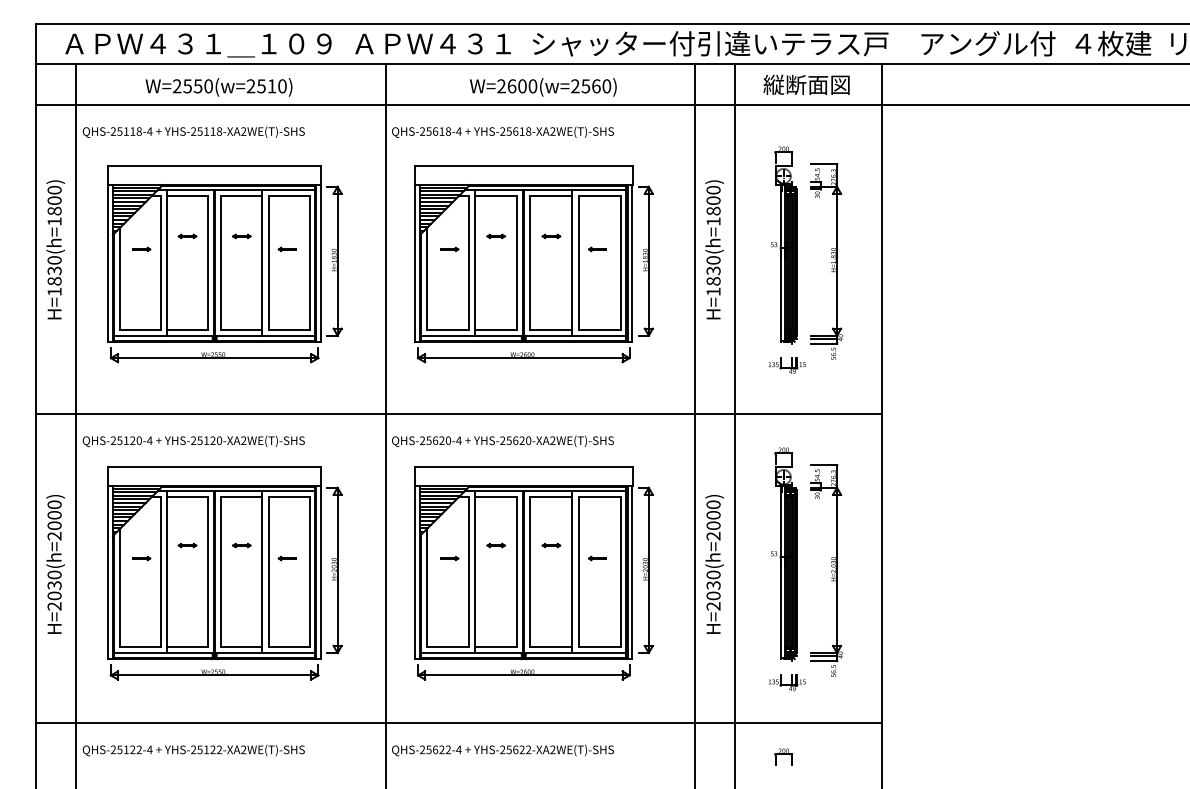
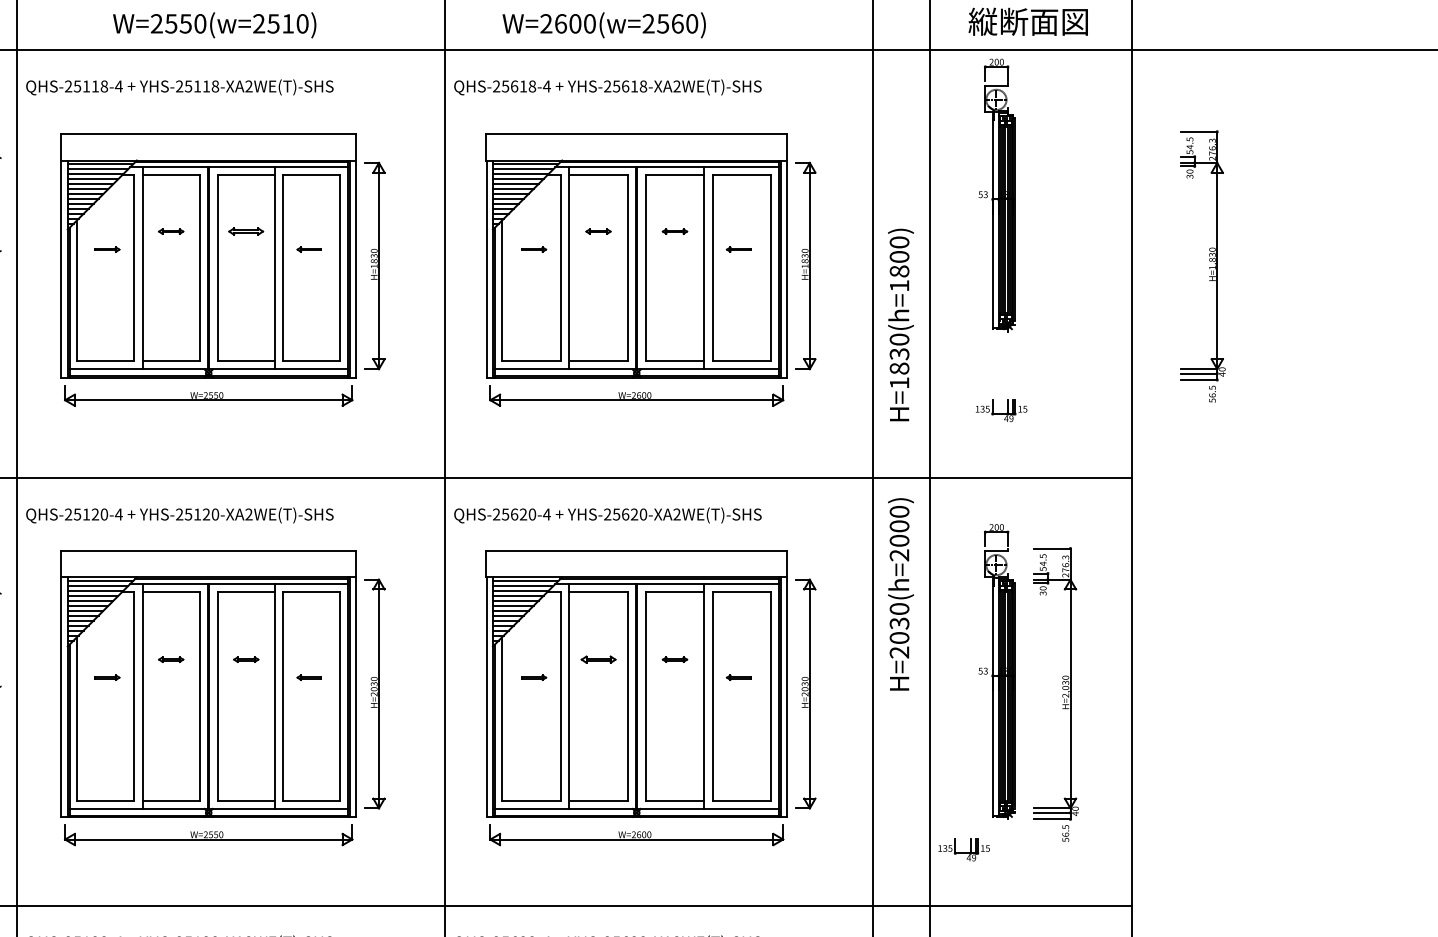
text: (543, 87) -> (604, 25), moved
part: (241, 236) -> (245, 231), size x1.4
part: (783, 245) -> (996, 195), moved
text: (714, 249) -> (900, 324), moved
part: (826, 261) -> (1202, 266), moved
part: (495, 545) -> (597, 659), size x1.4
text: (714, 564) -> (900, 594), moved
part: (786, 682) -> (963, 849), moved

